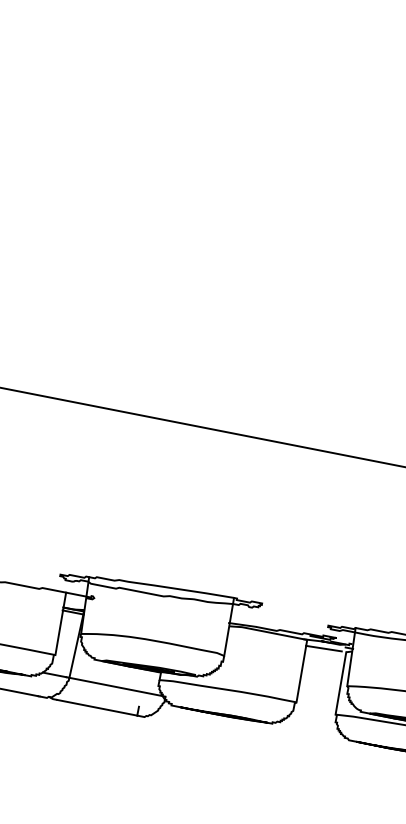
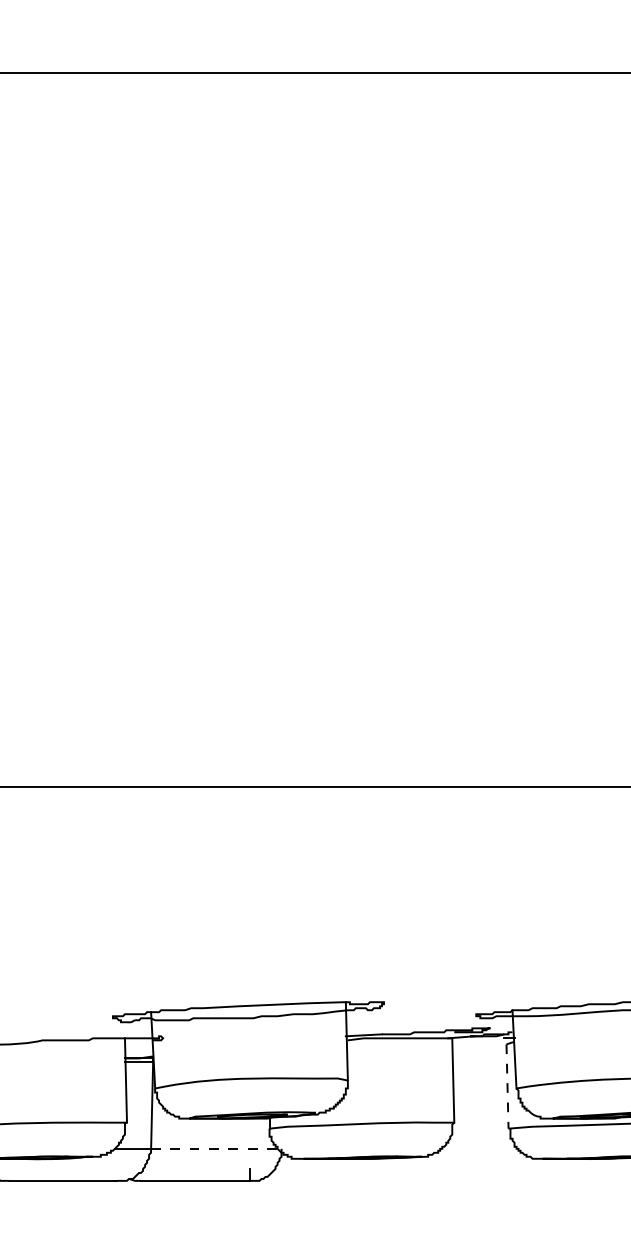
line: (324, 648) -> (476, 1045), removed
line: (340, 684) -> (507, 1087), solid -> dashed
line: (117, 687) -> (216, 1148), solid -> dashed

